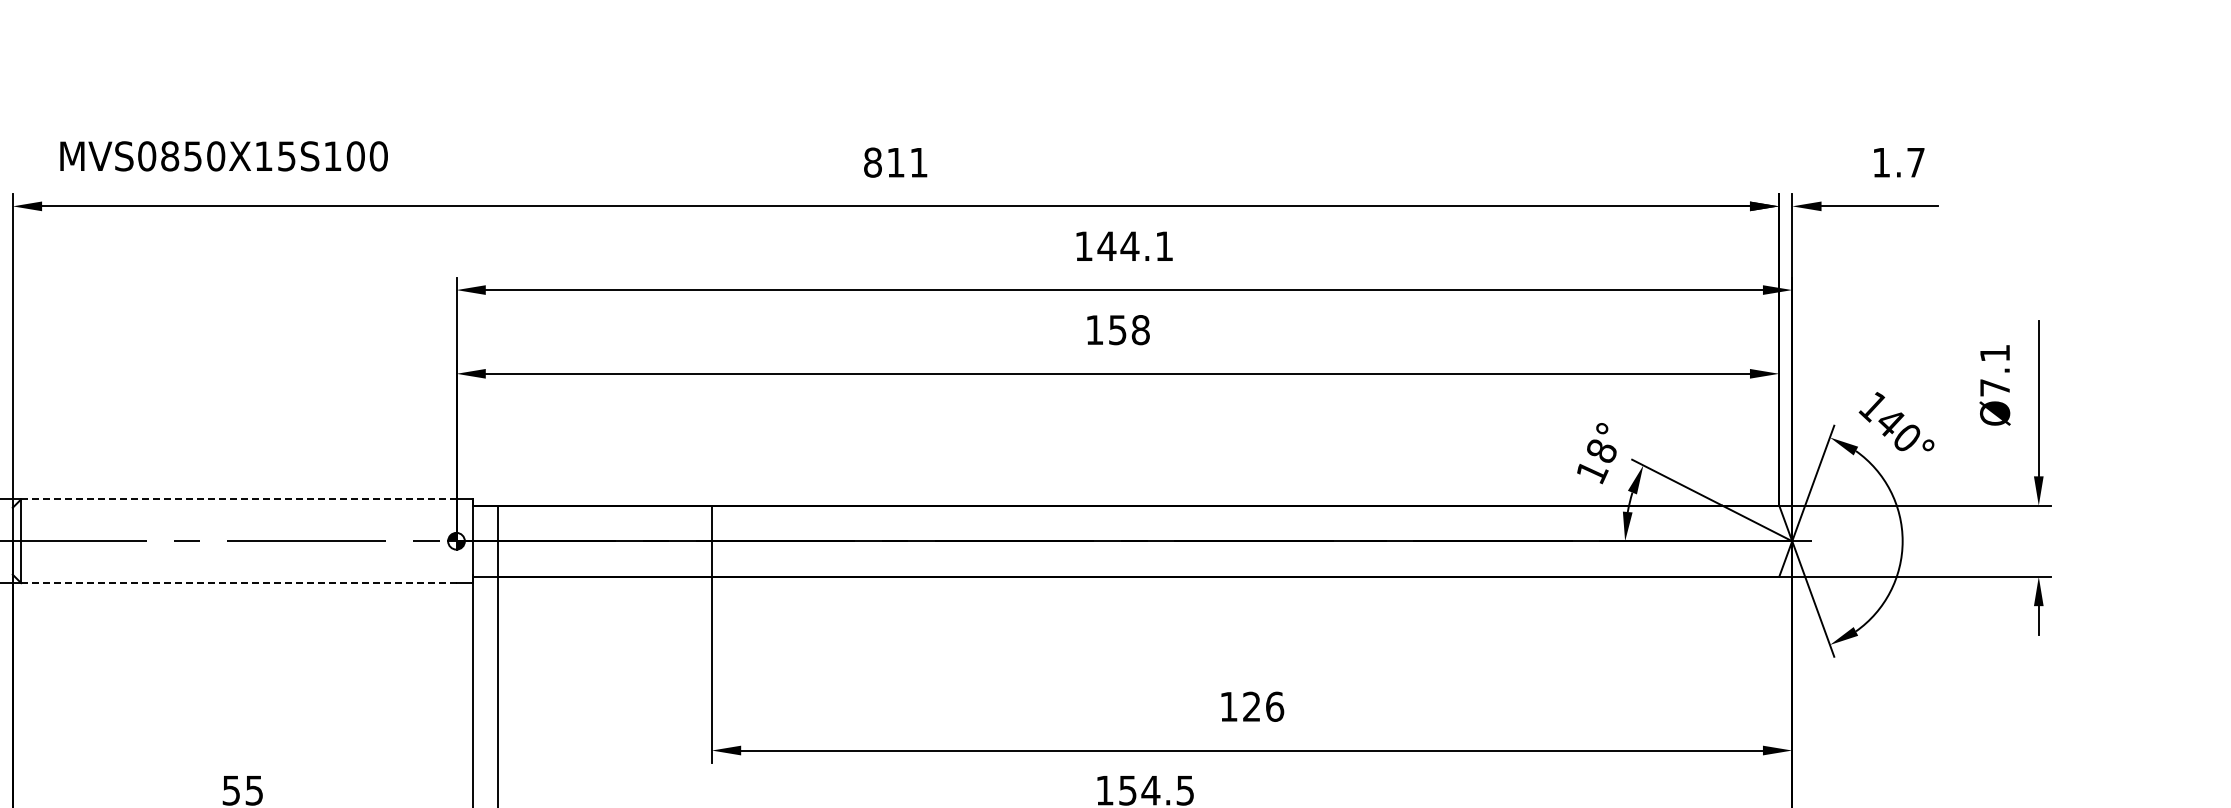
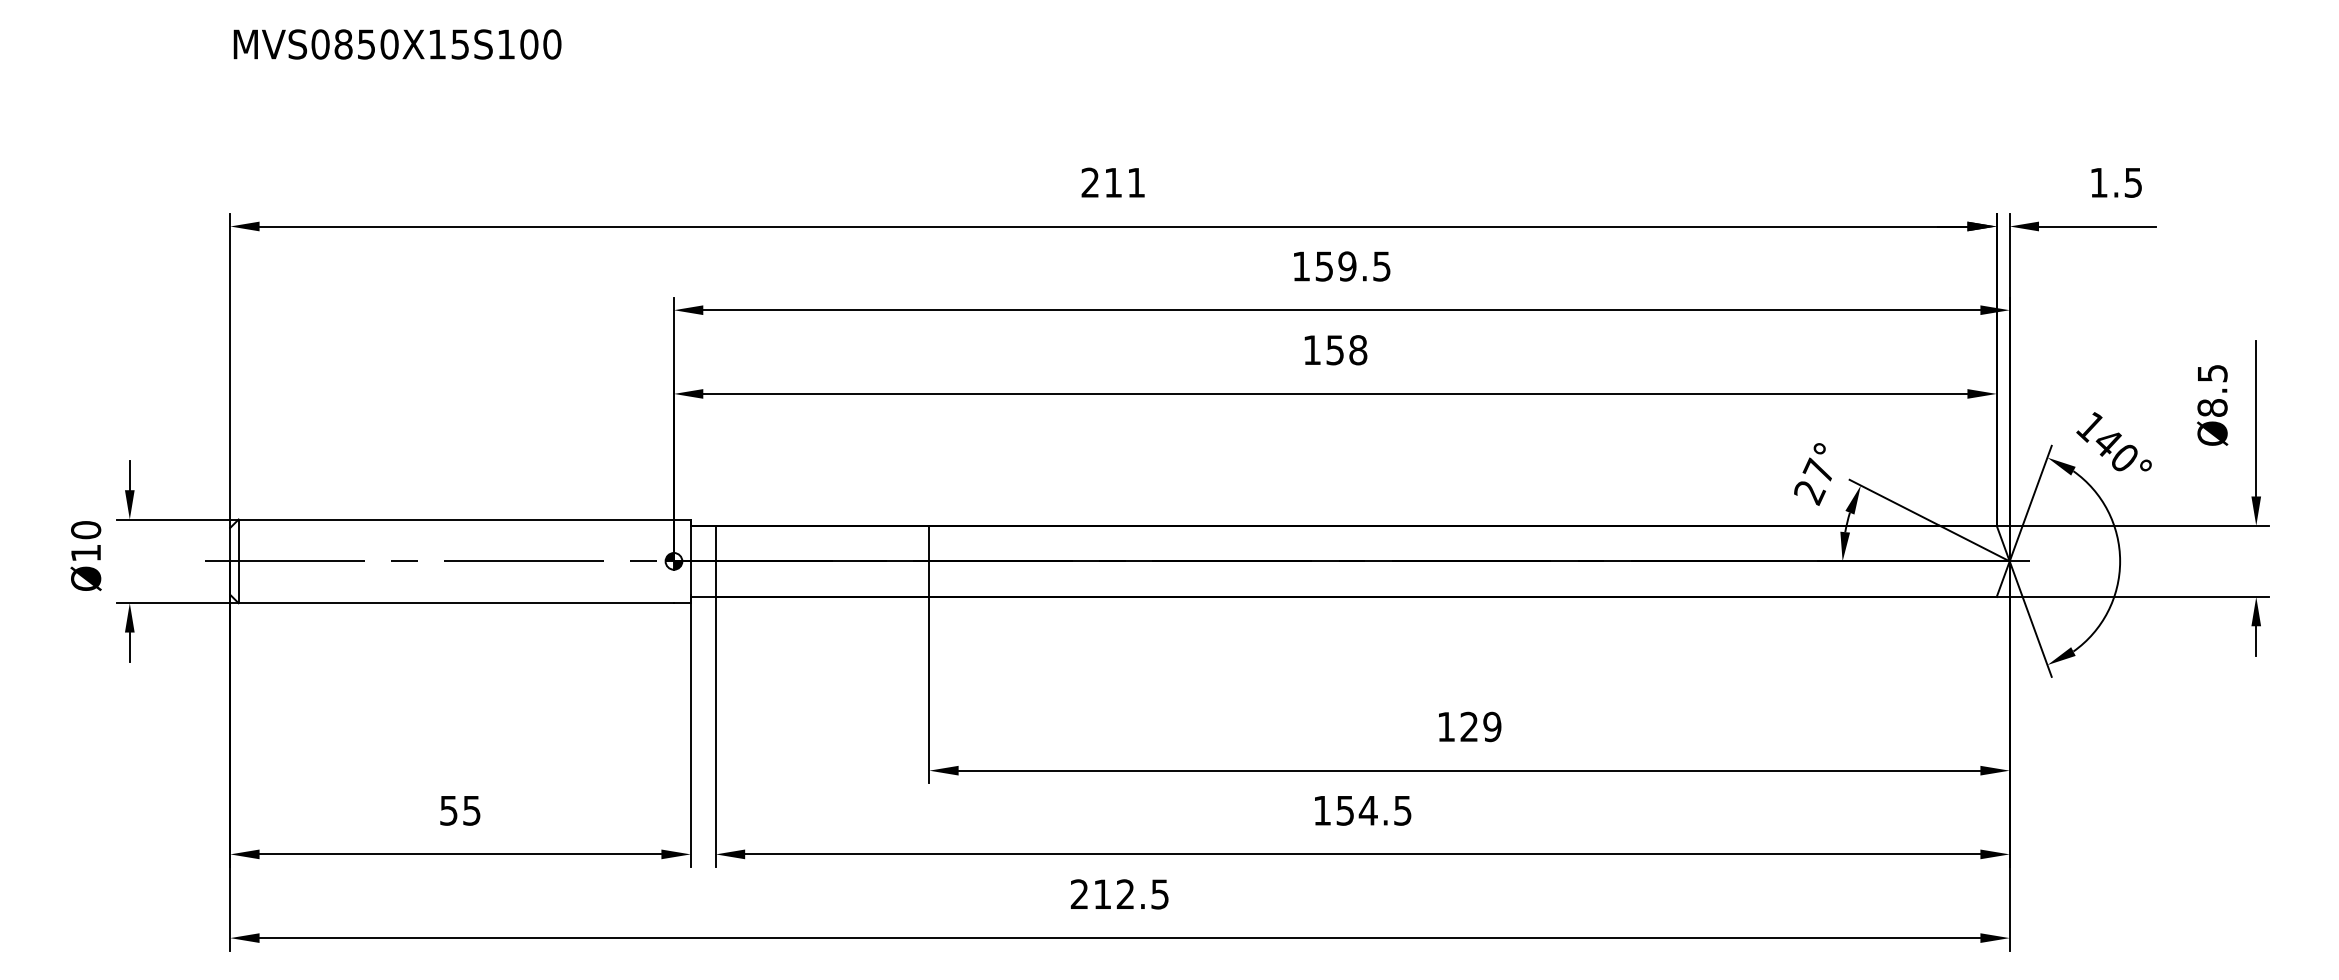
text: (224, 156) -> (397, 44), moved
text: (873, 162) -> (1090, 182), 811 -> 211
text: (1915, 162) -> (2132, 182), 1.7 -> 1.5
text: (1135, 246) -> (1352, 266), 144.1 -> 159.5
text: (1995, 370) -> (2212, 390), Ø7.1 -> Ø8.5
text: (1597, 461) -> (1814, 481), 18° -> 27°
line: (239, 499) -> (456, 519), dashed -> solid
line: (239, 583) -> (456, 603), dashed -> solid
text: (1275, 706) -> (1492, 726), 126 -> 129

